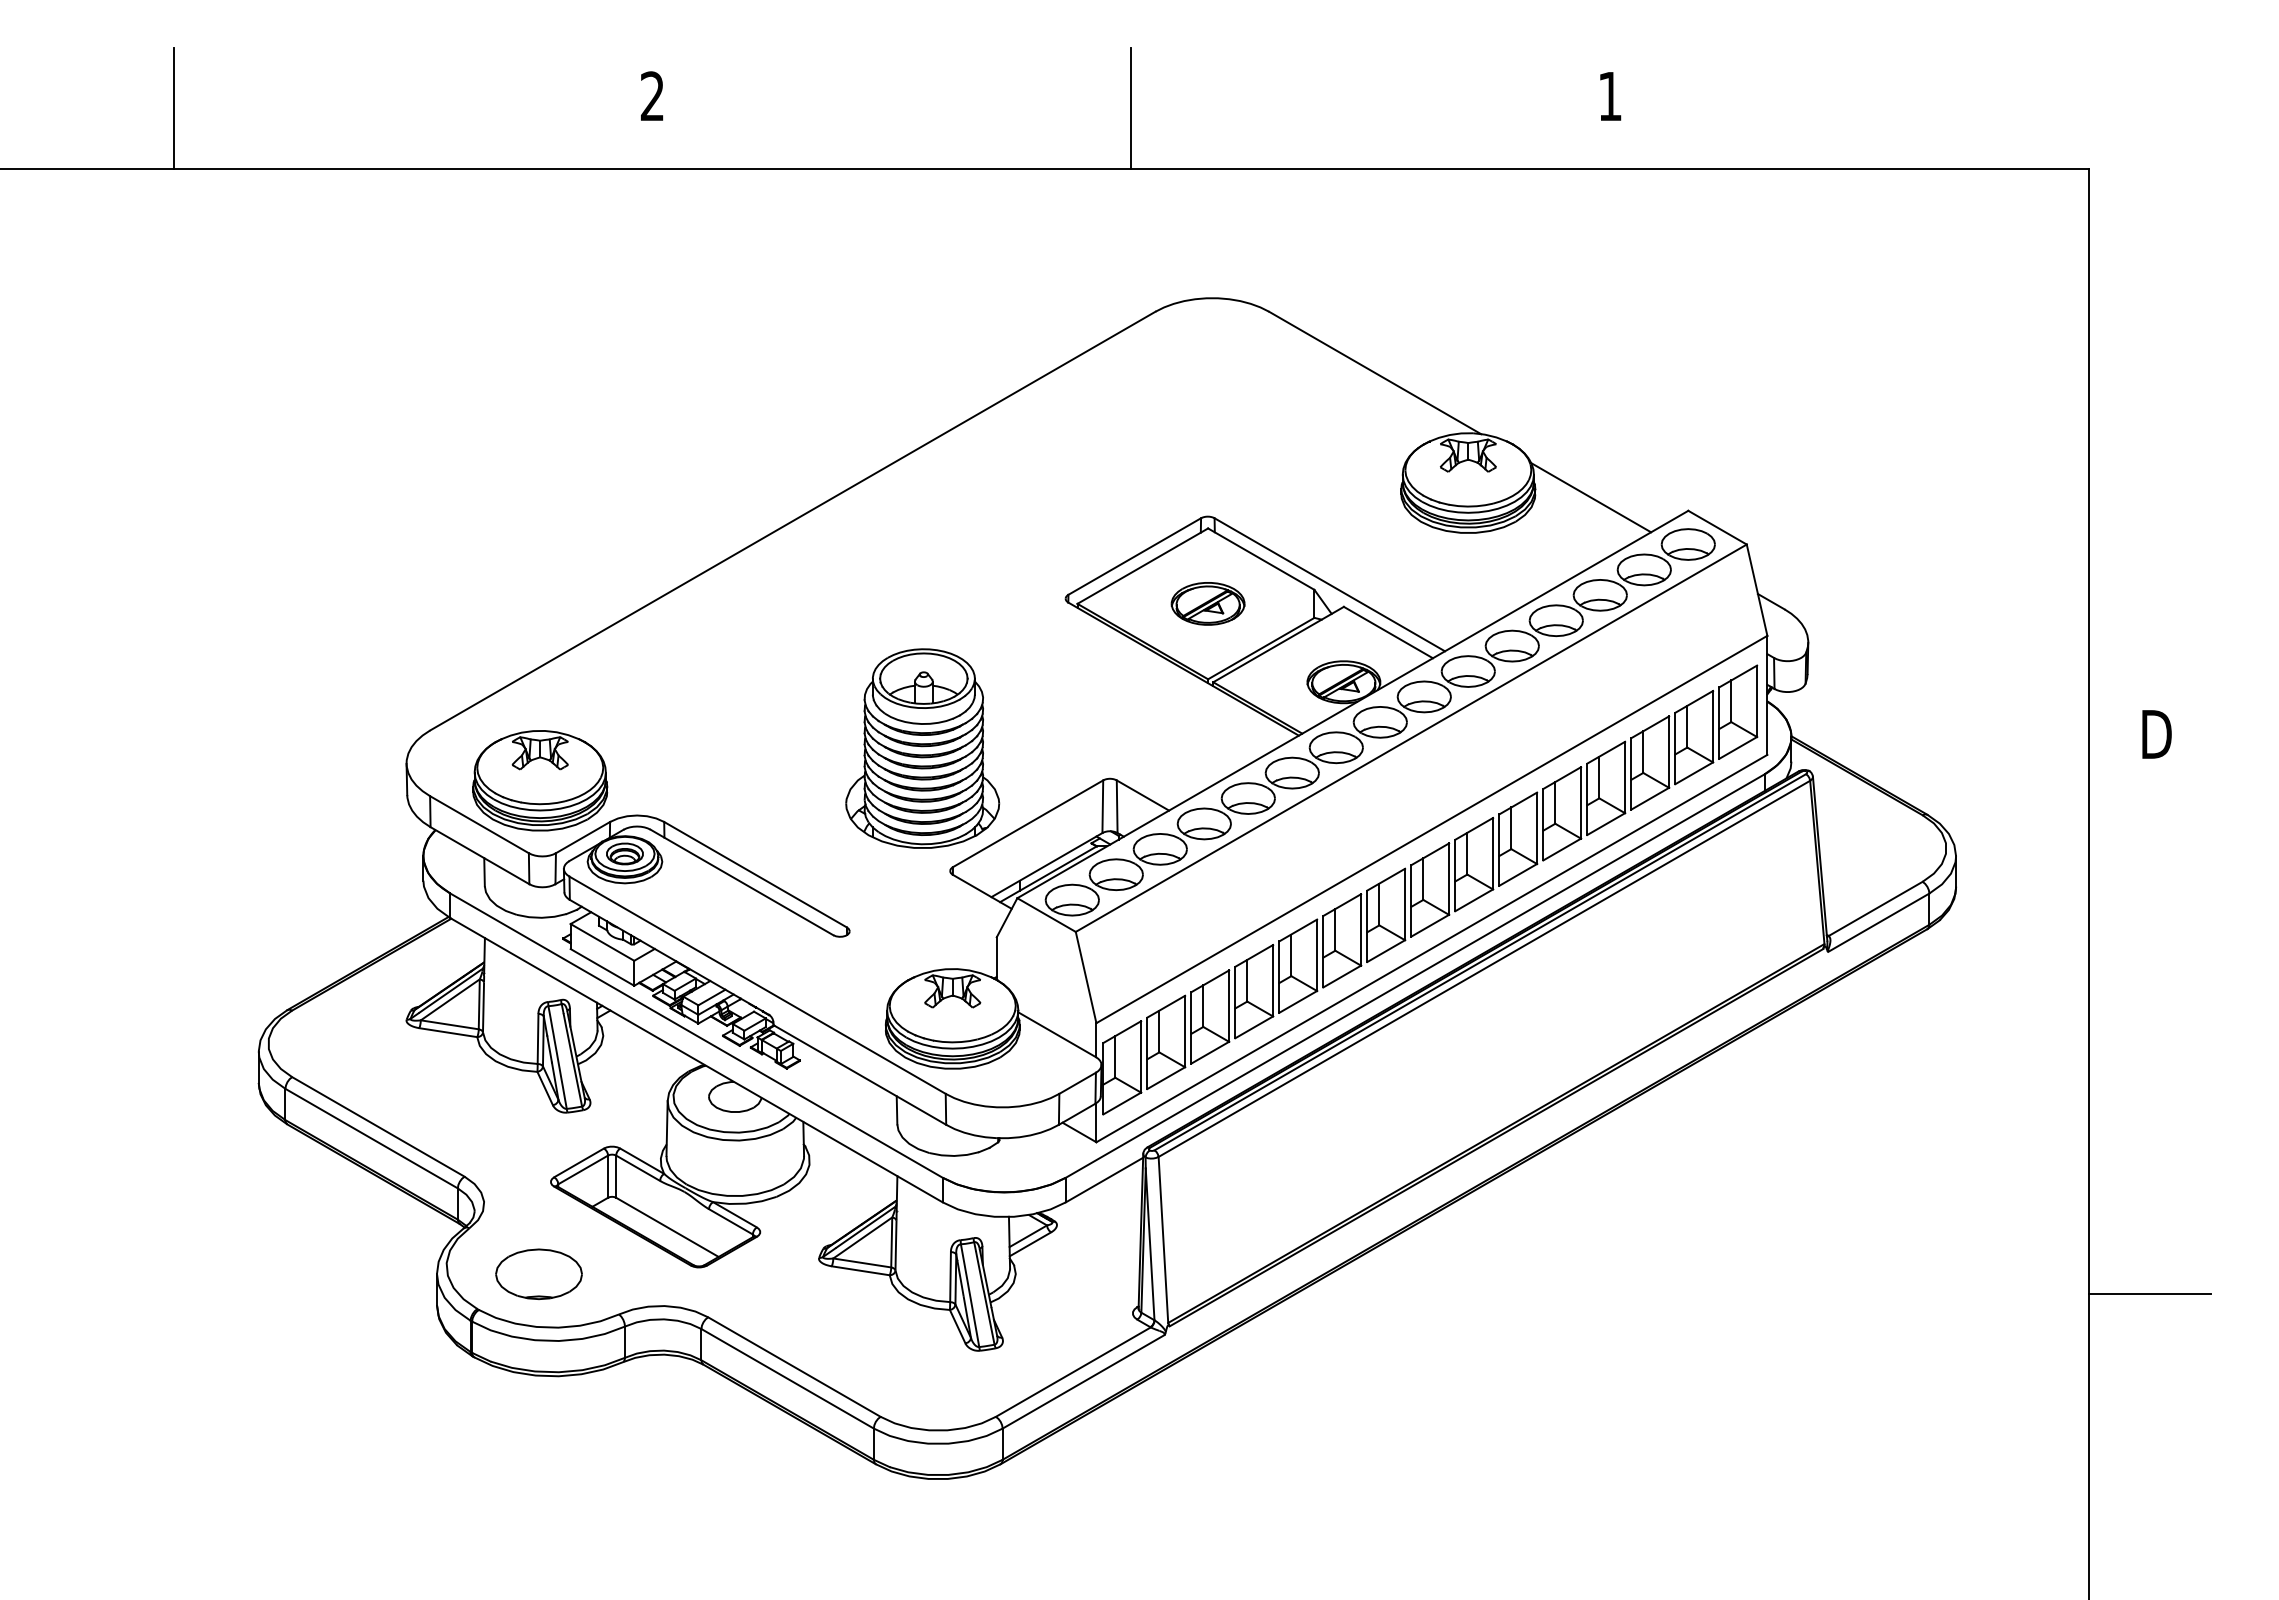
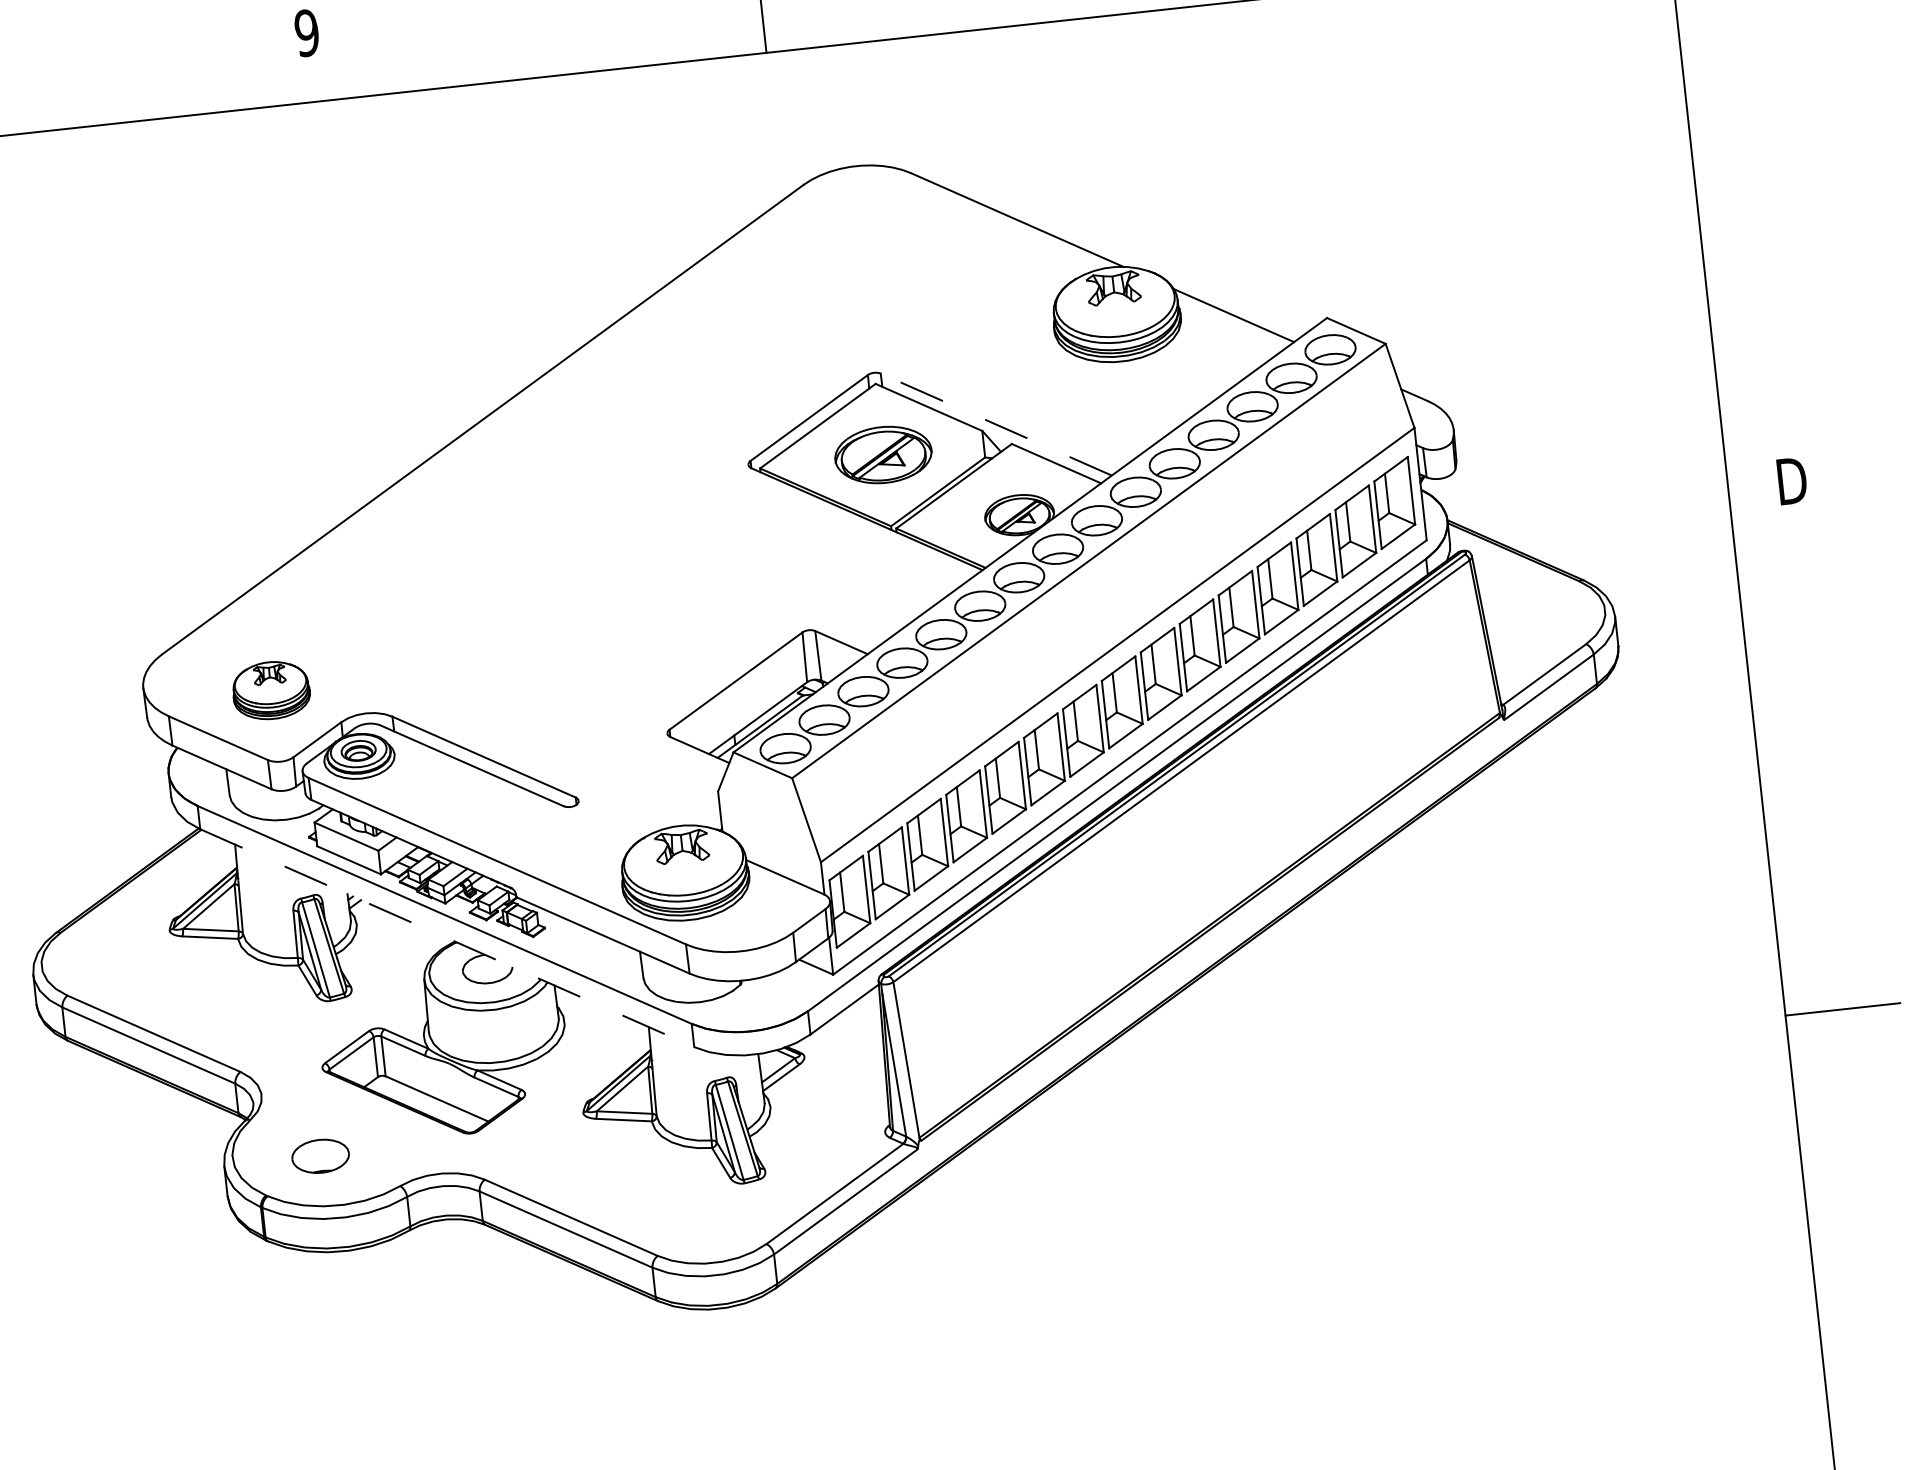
text: (652, 96) -> (307, 33), 2 -> 9
line: (1329, 584) -> (995, 424), solid -> dashed
part: (1207, 603) -> (882, 454), size x1.4
part: (922, 748) -> (628, 620), removed
part: (540, 780) -> (271, 690), size x0.6
line: (696, 1060) -> (447, 938), solid -> dashed
part: (538, 1273) -> (320, 1155), size x0.7

